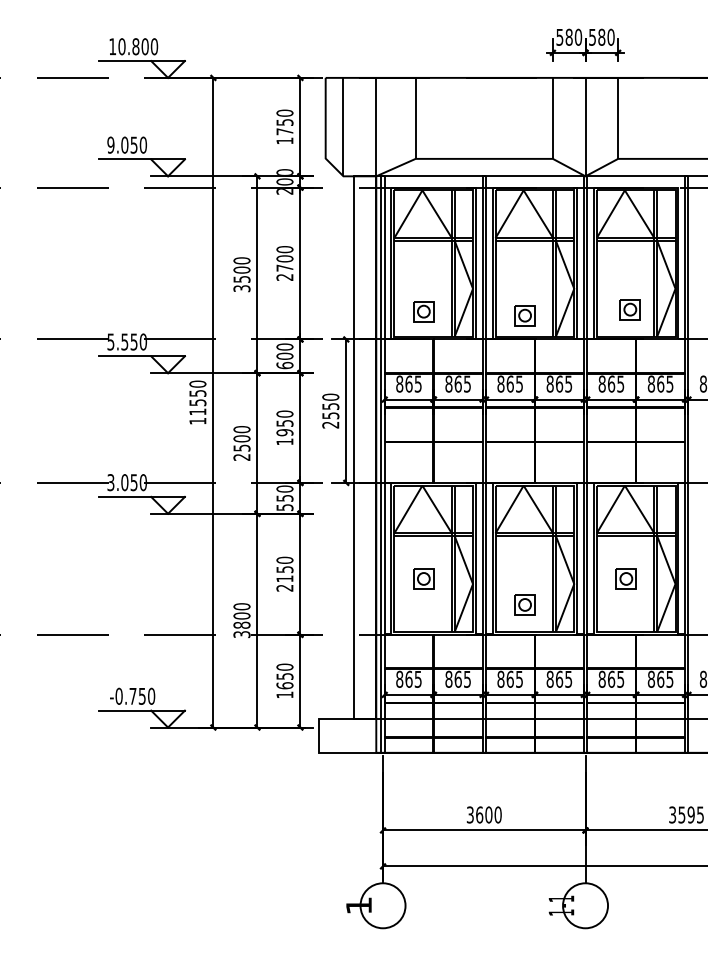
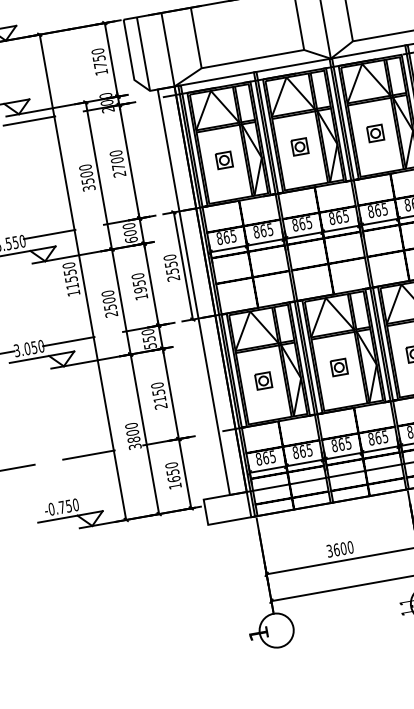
part: (629, 309) -> (374, 133), moved
part: (423, 311) -> (224, 160), moved
part: (524, 315) -> (299, 146), moved
part: (524, 604) -> (338, 367), moved

